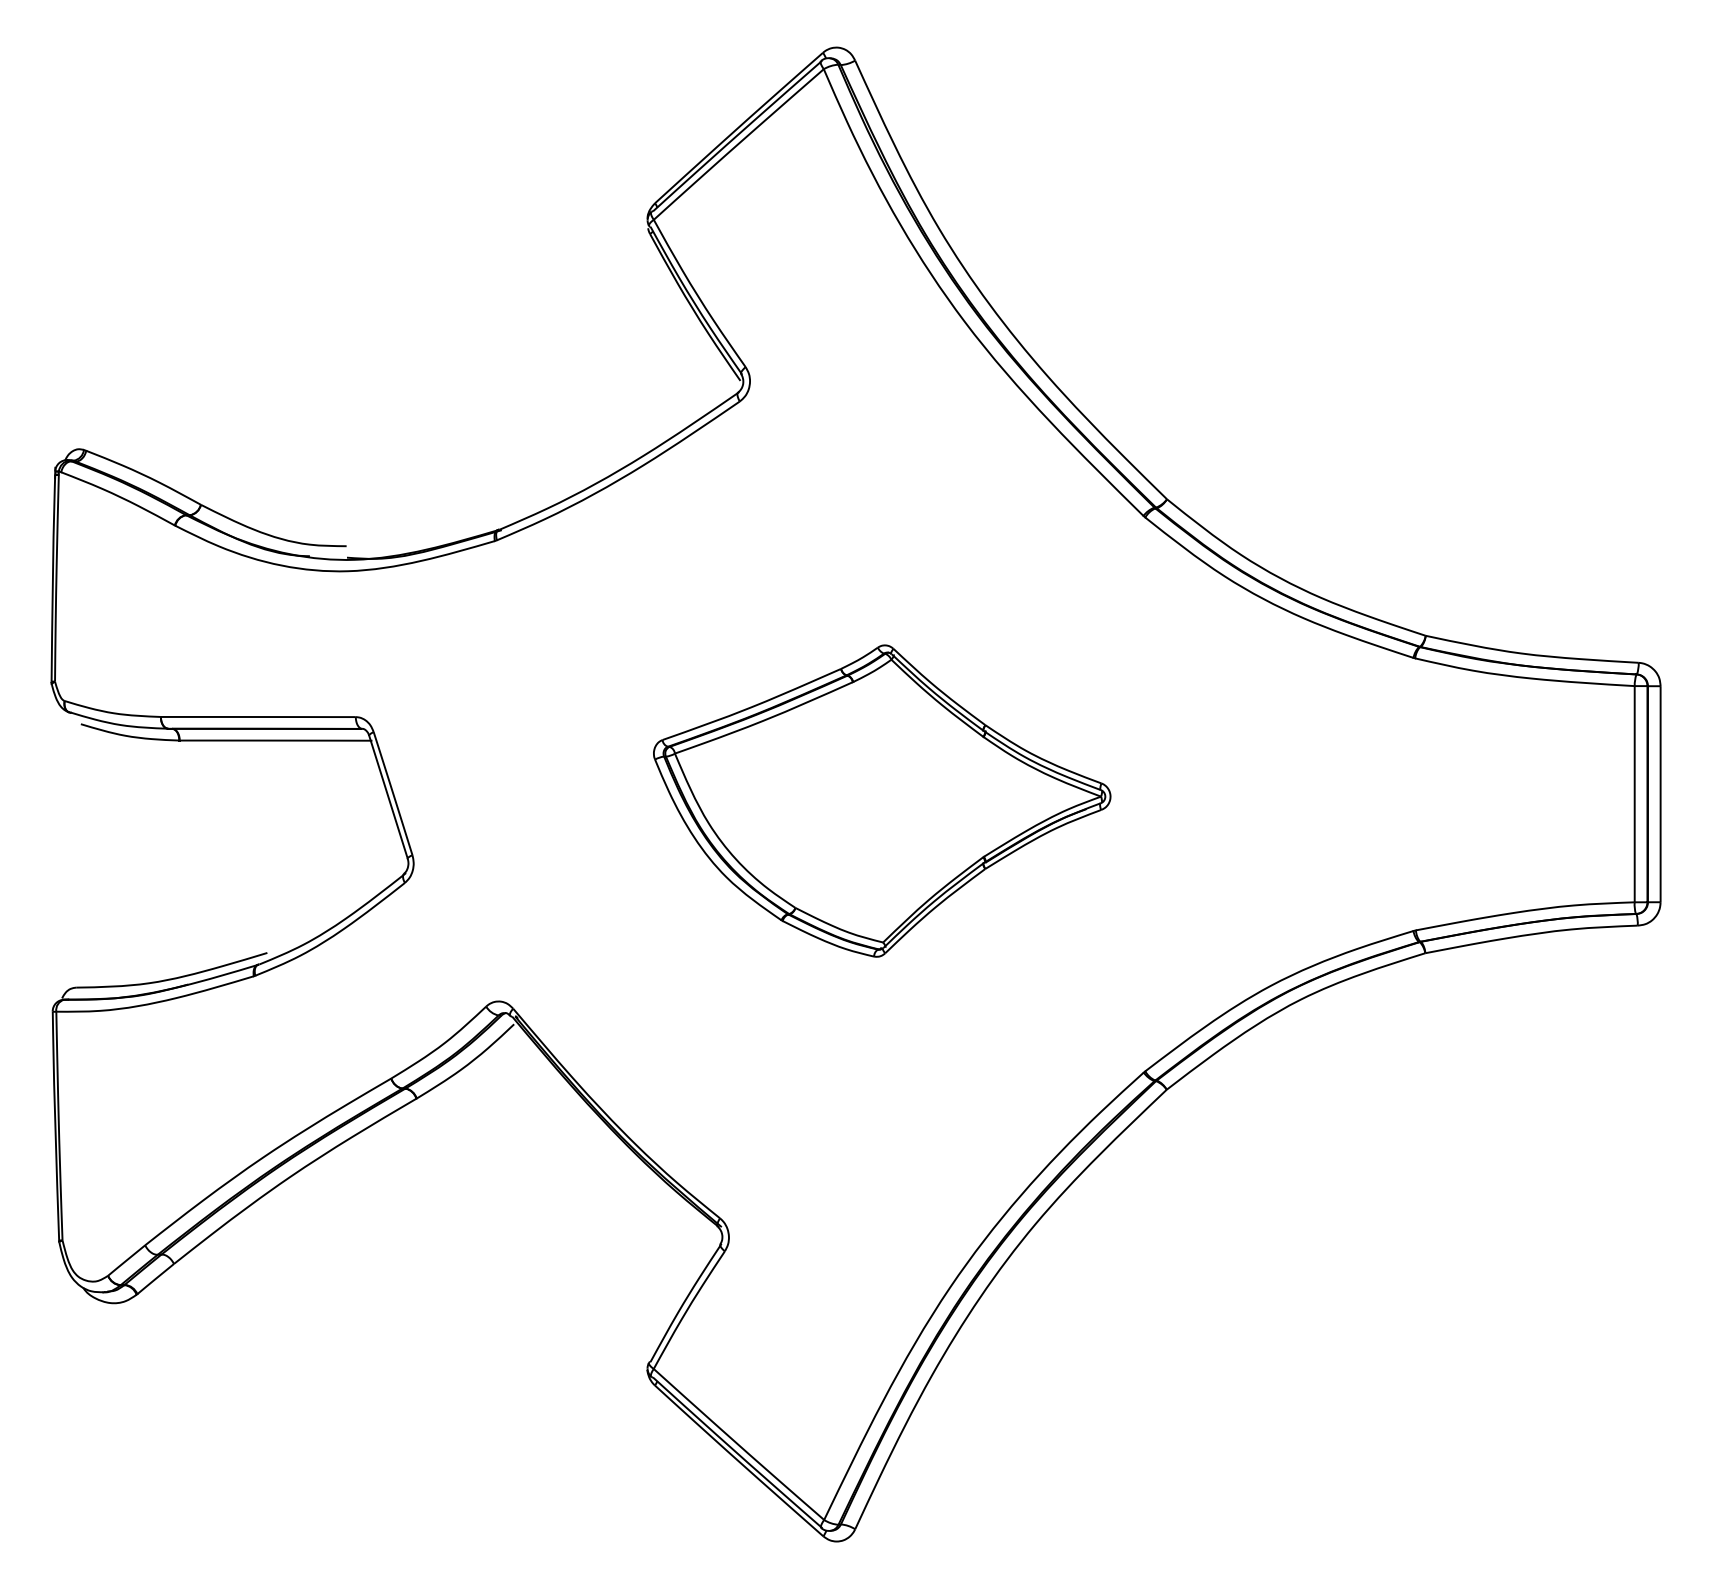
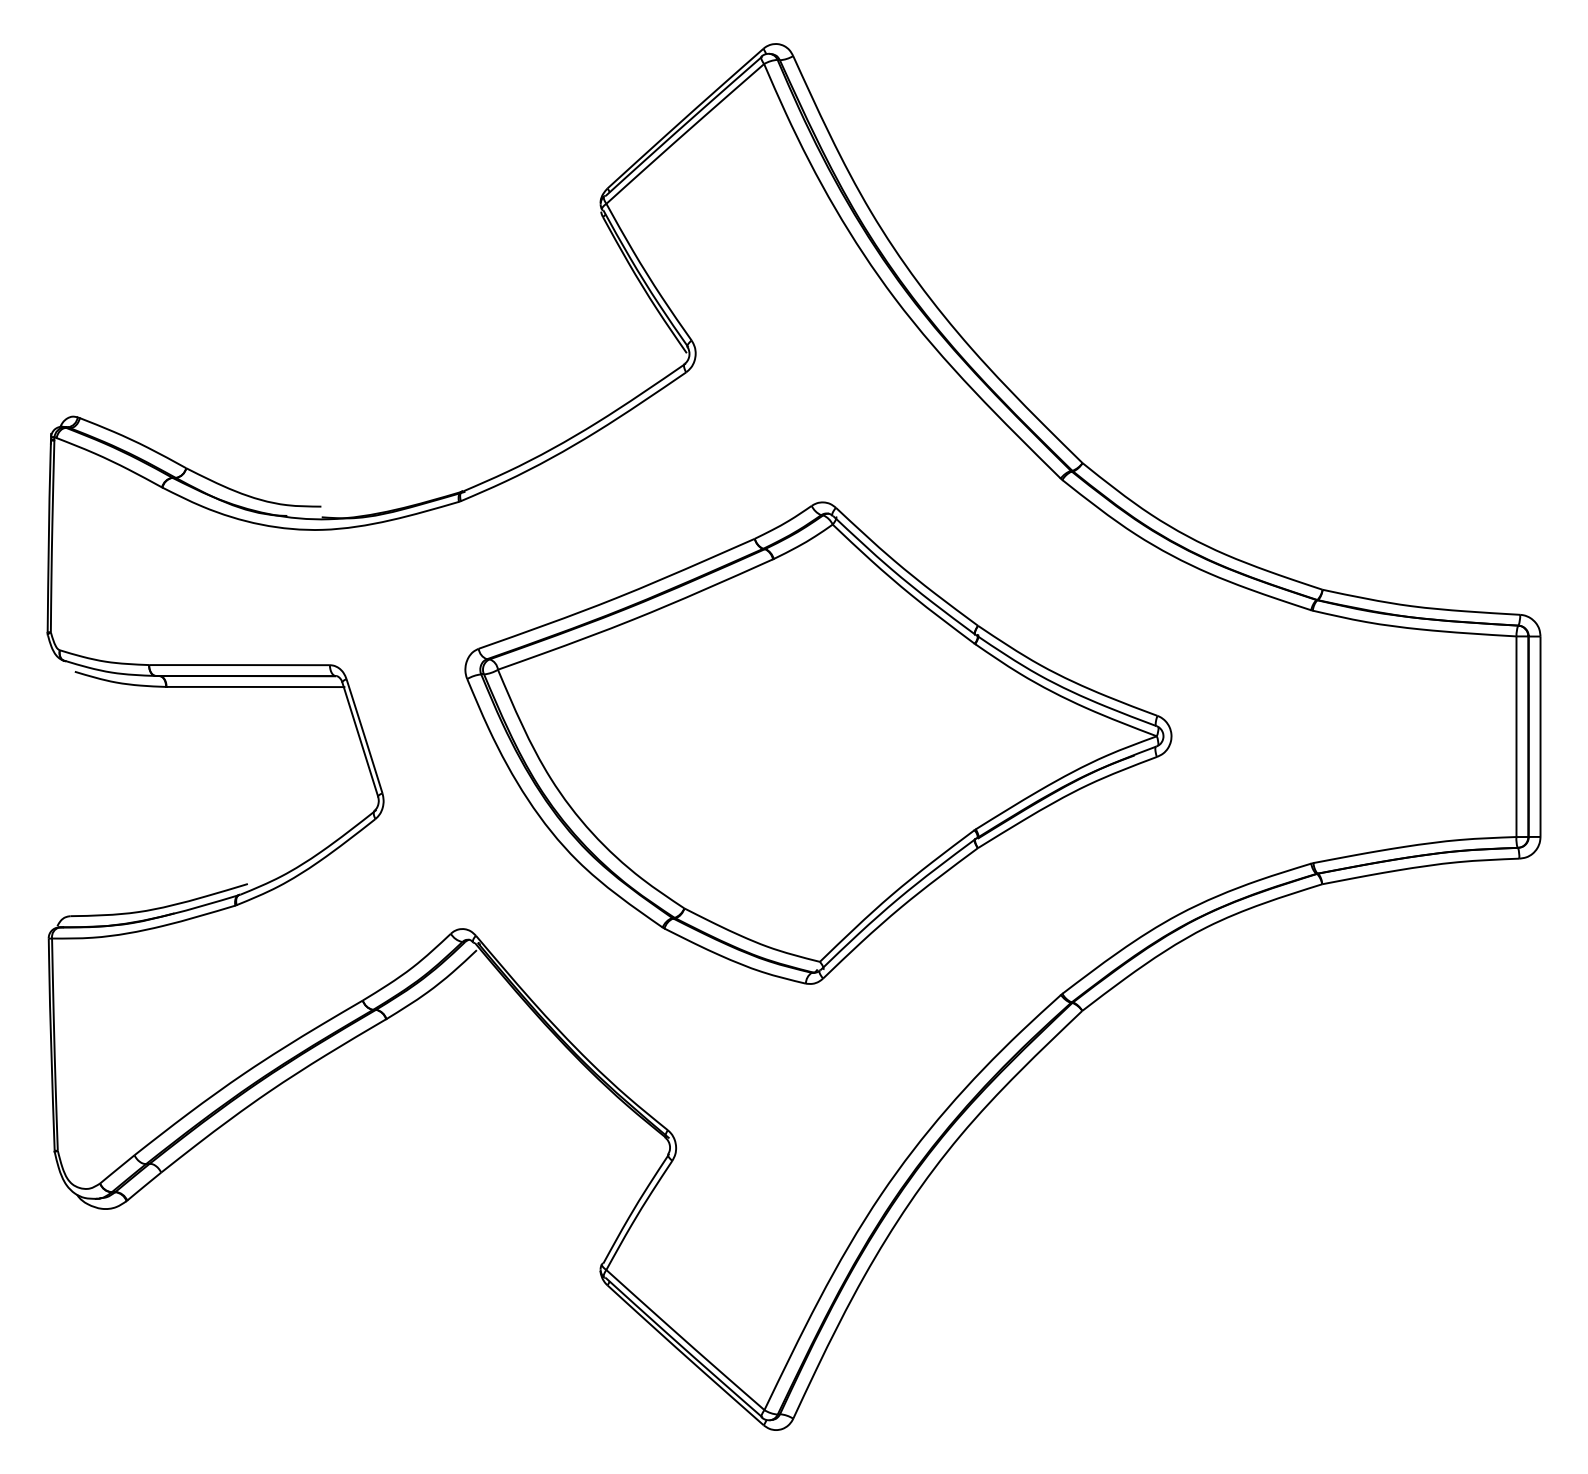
part: (881, 800) -> (817, 742), size x1.67

